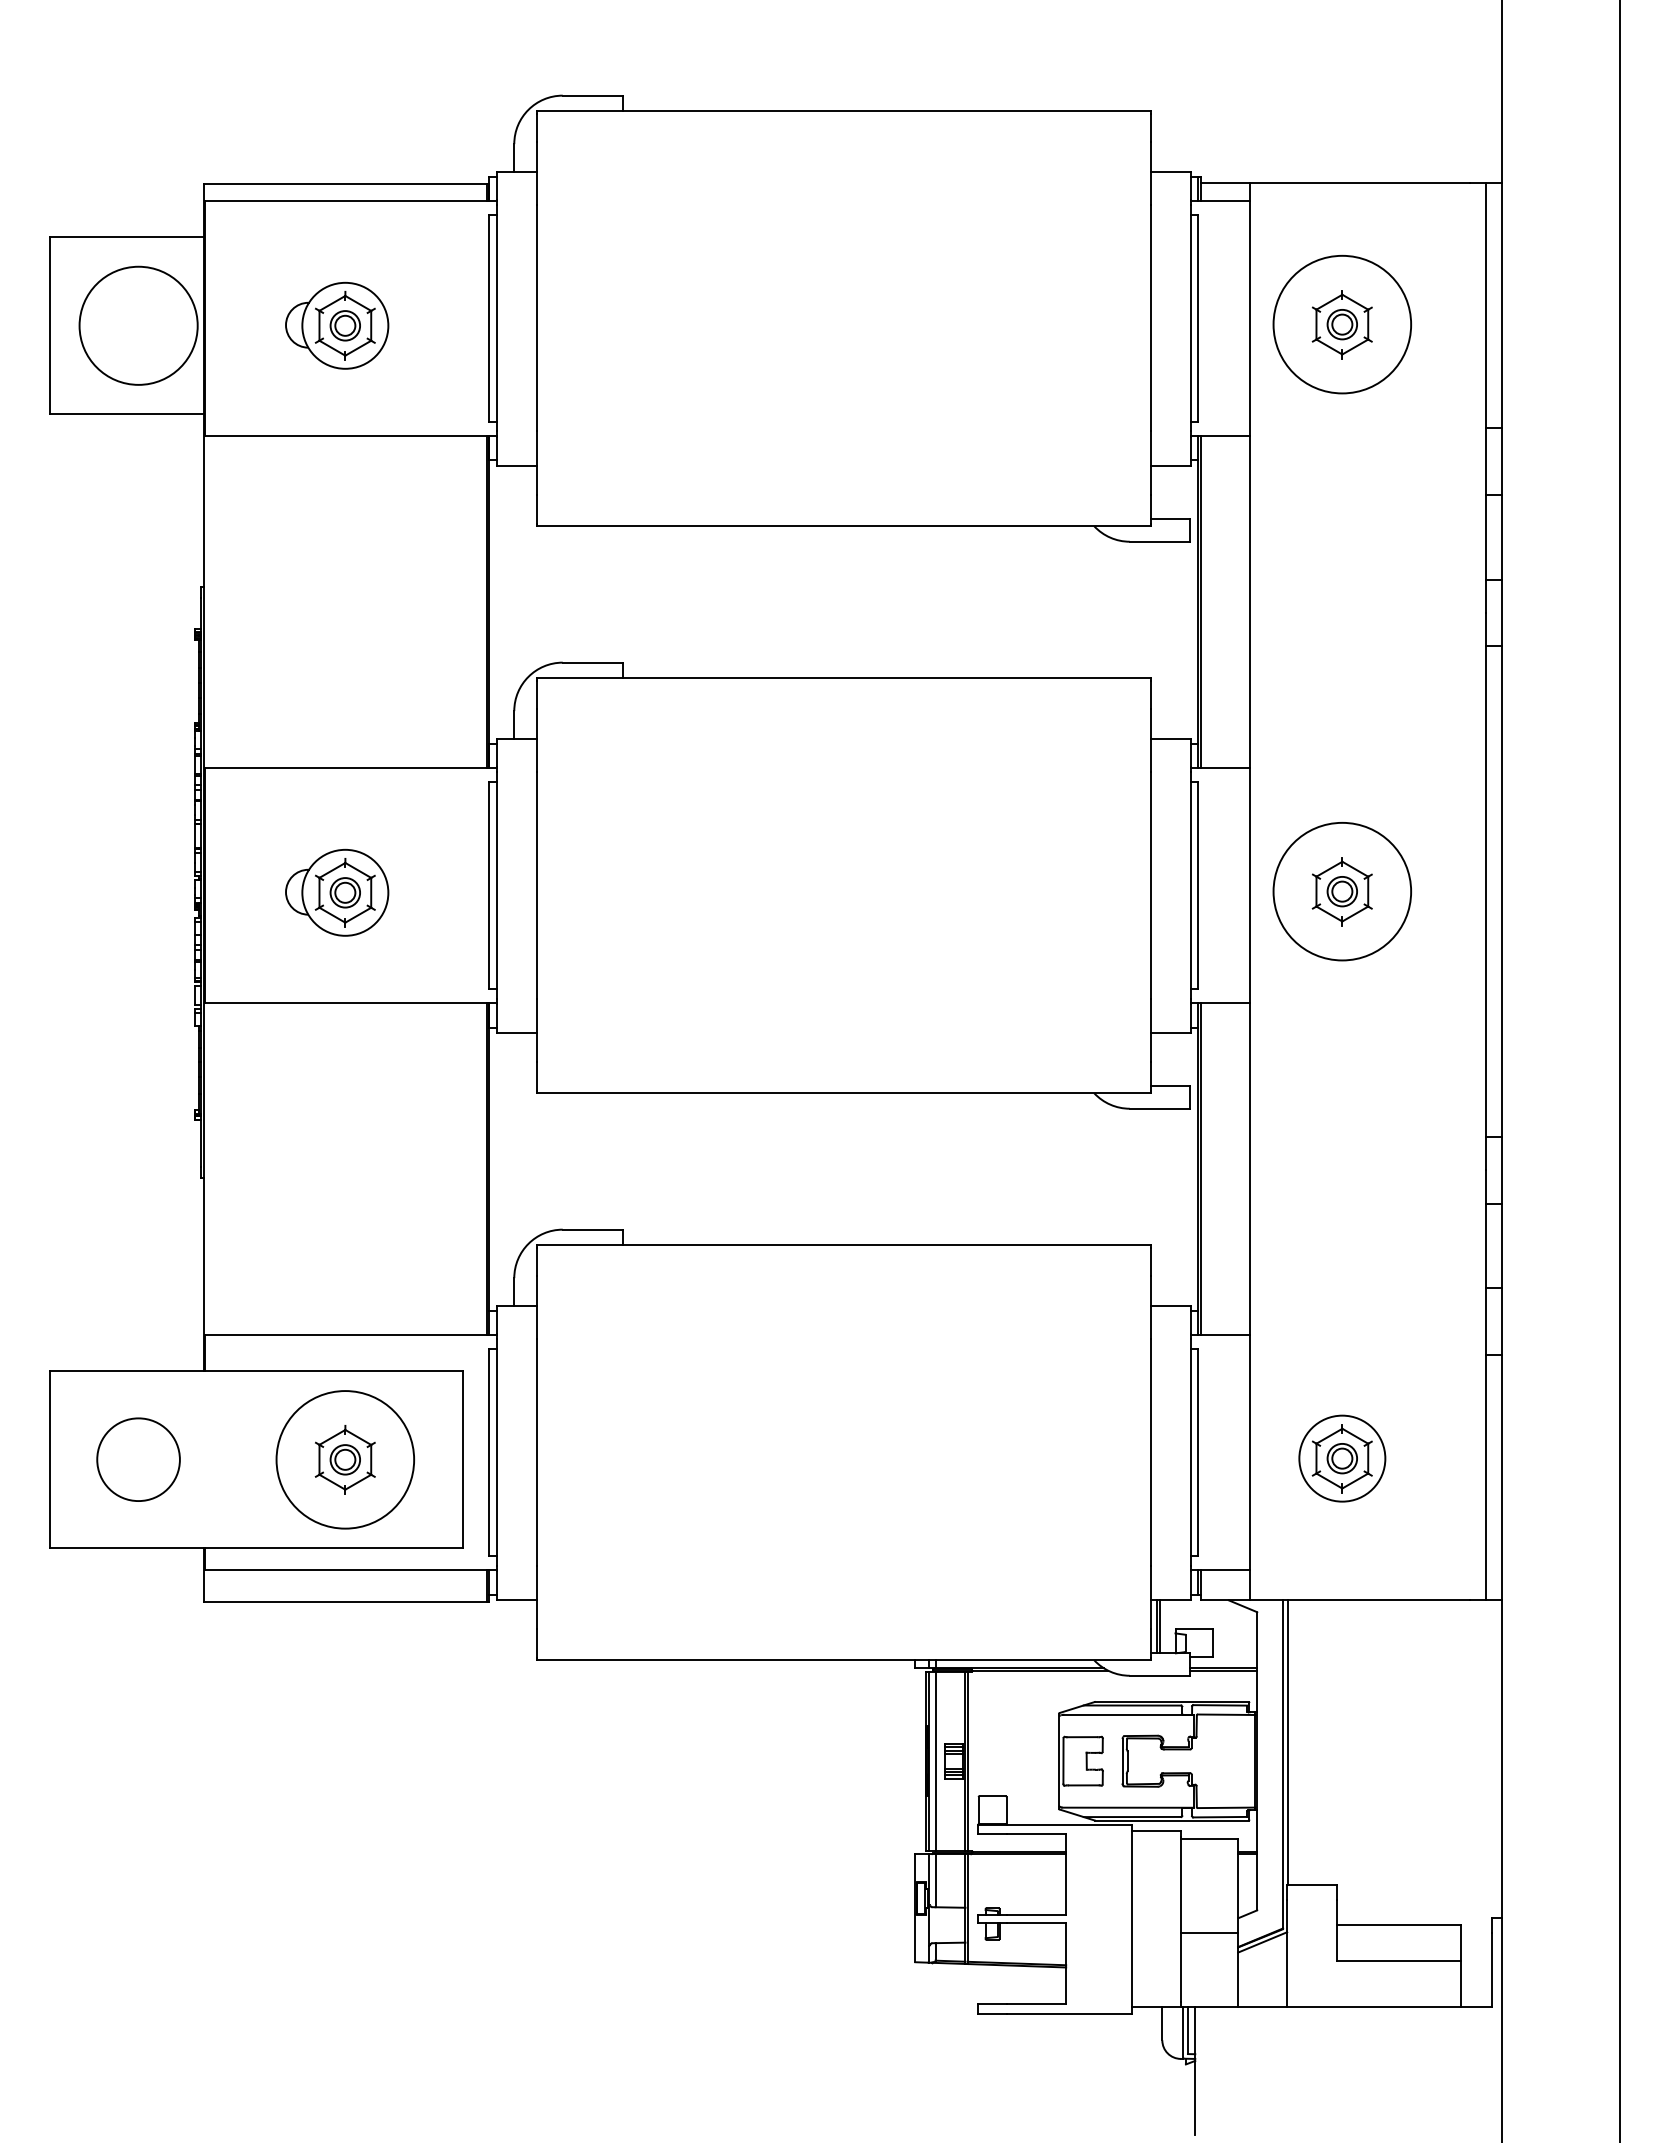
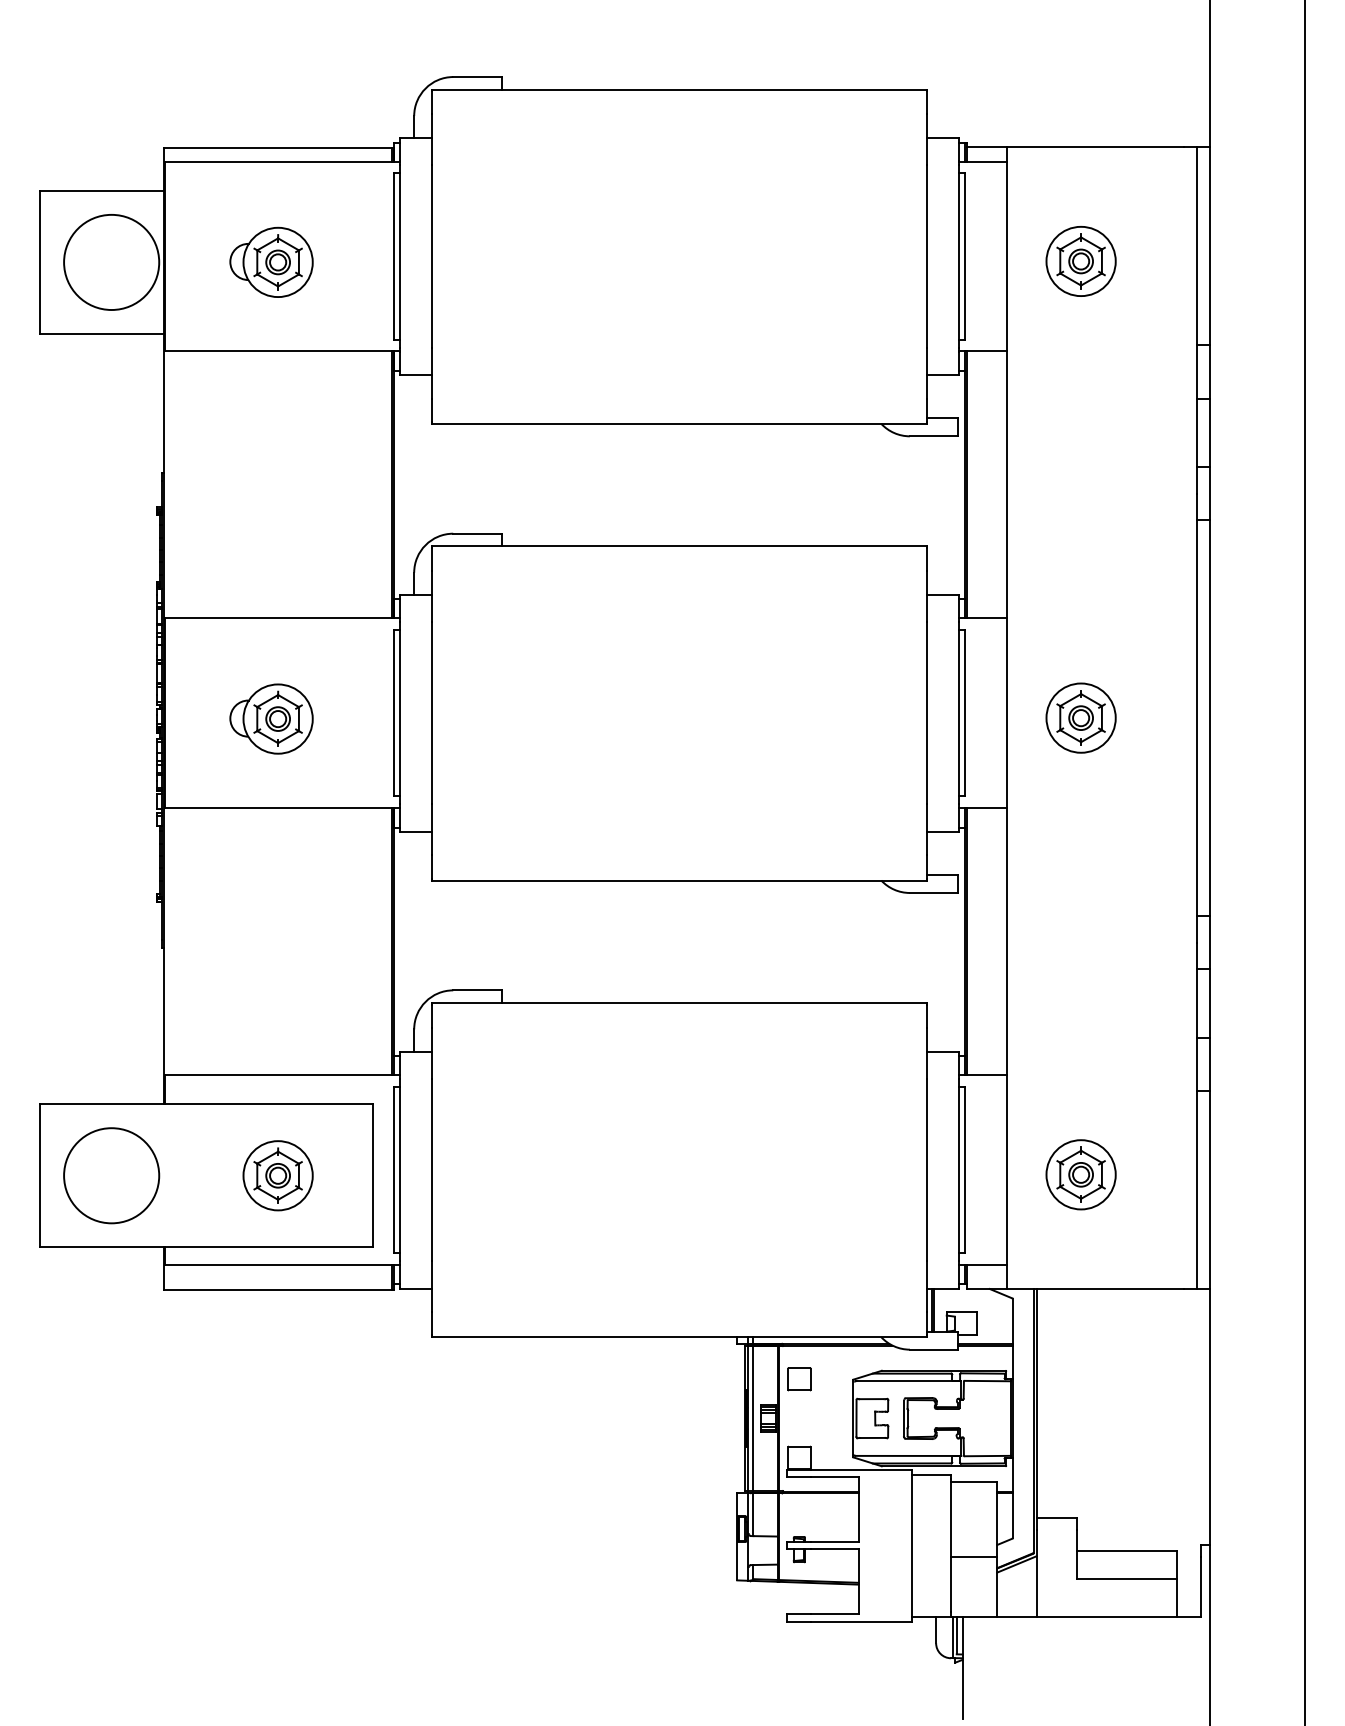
circle: (1342, 324) -> (1081, 261), size x0.62
circle: (1342, 891) -> (1081, 718), size x0.62
circle: (138, 1459) -> (111, 1175), size x1.43
circle: (345, 1459) -> (278, 1175), size x0.62
part: (992, 1712) -> (799, 1379), added

